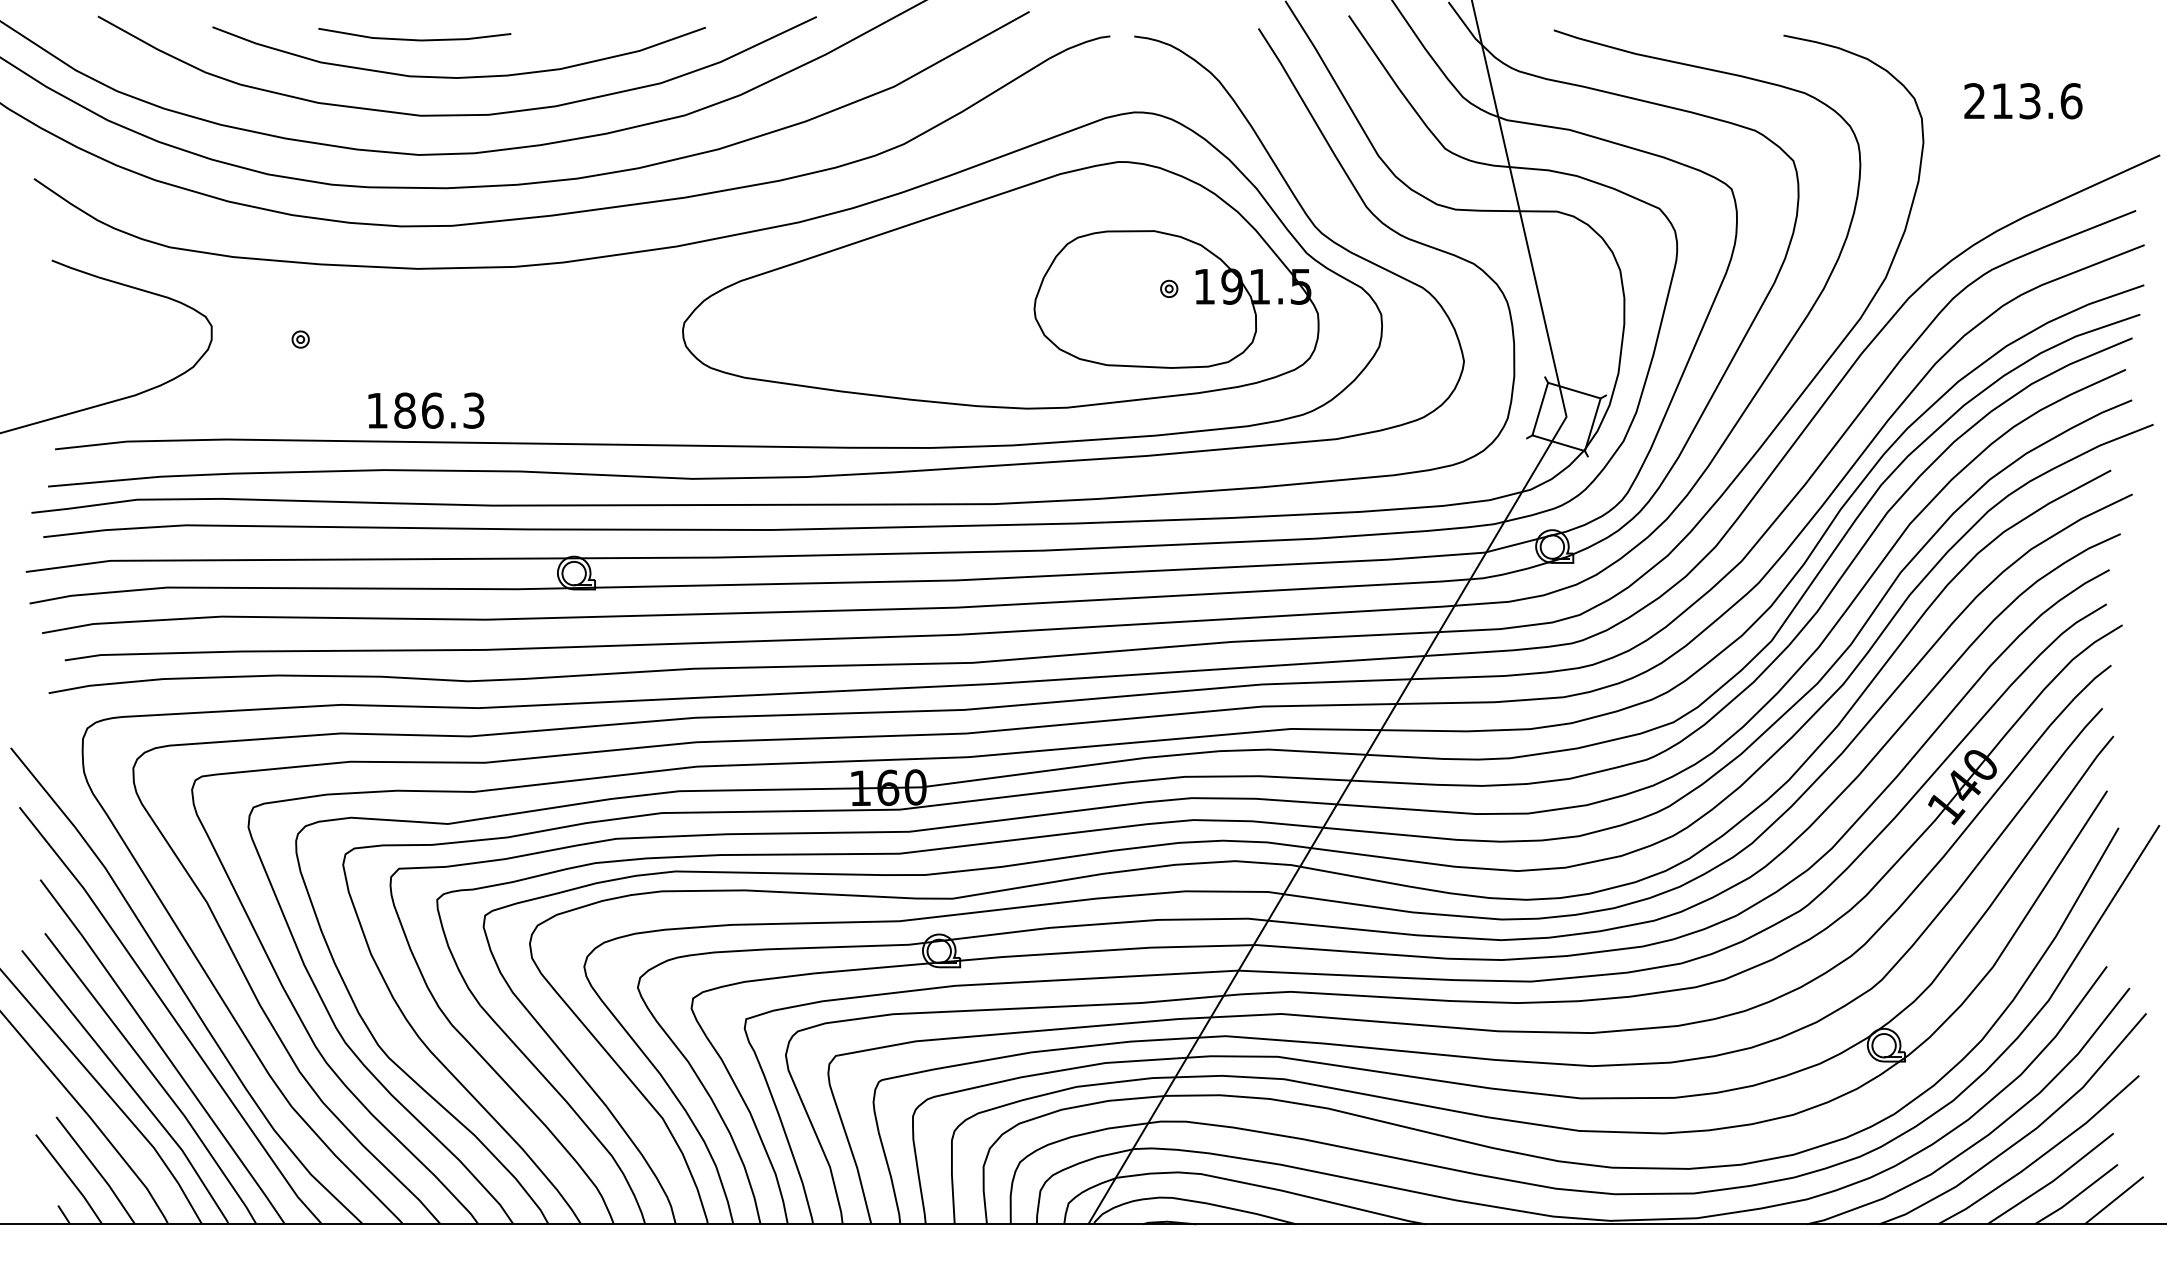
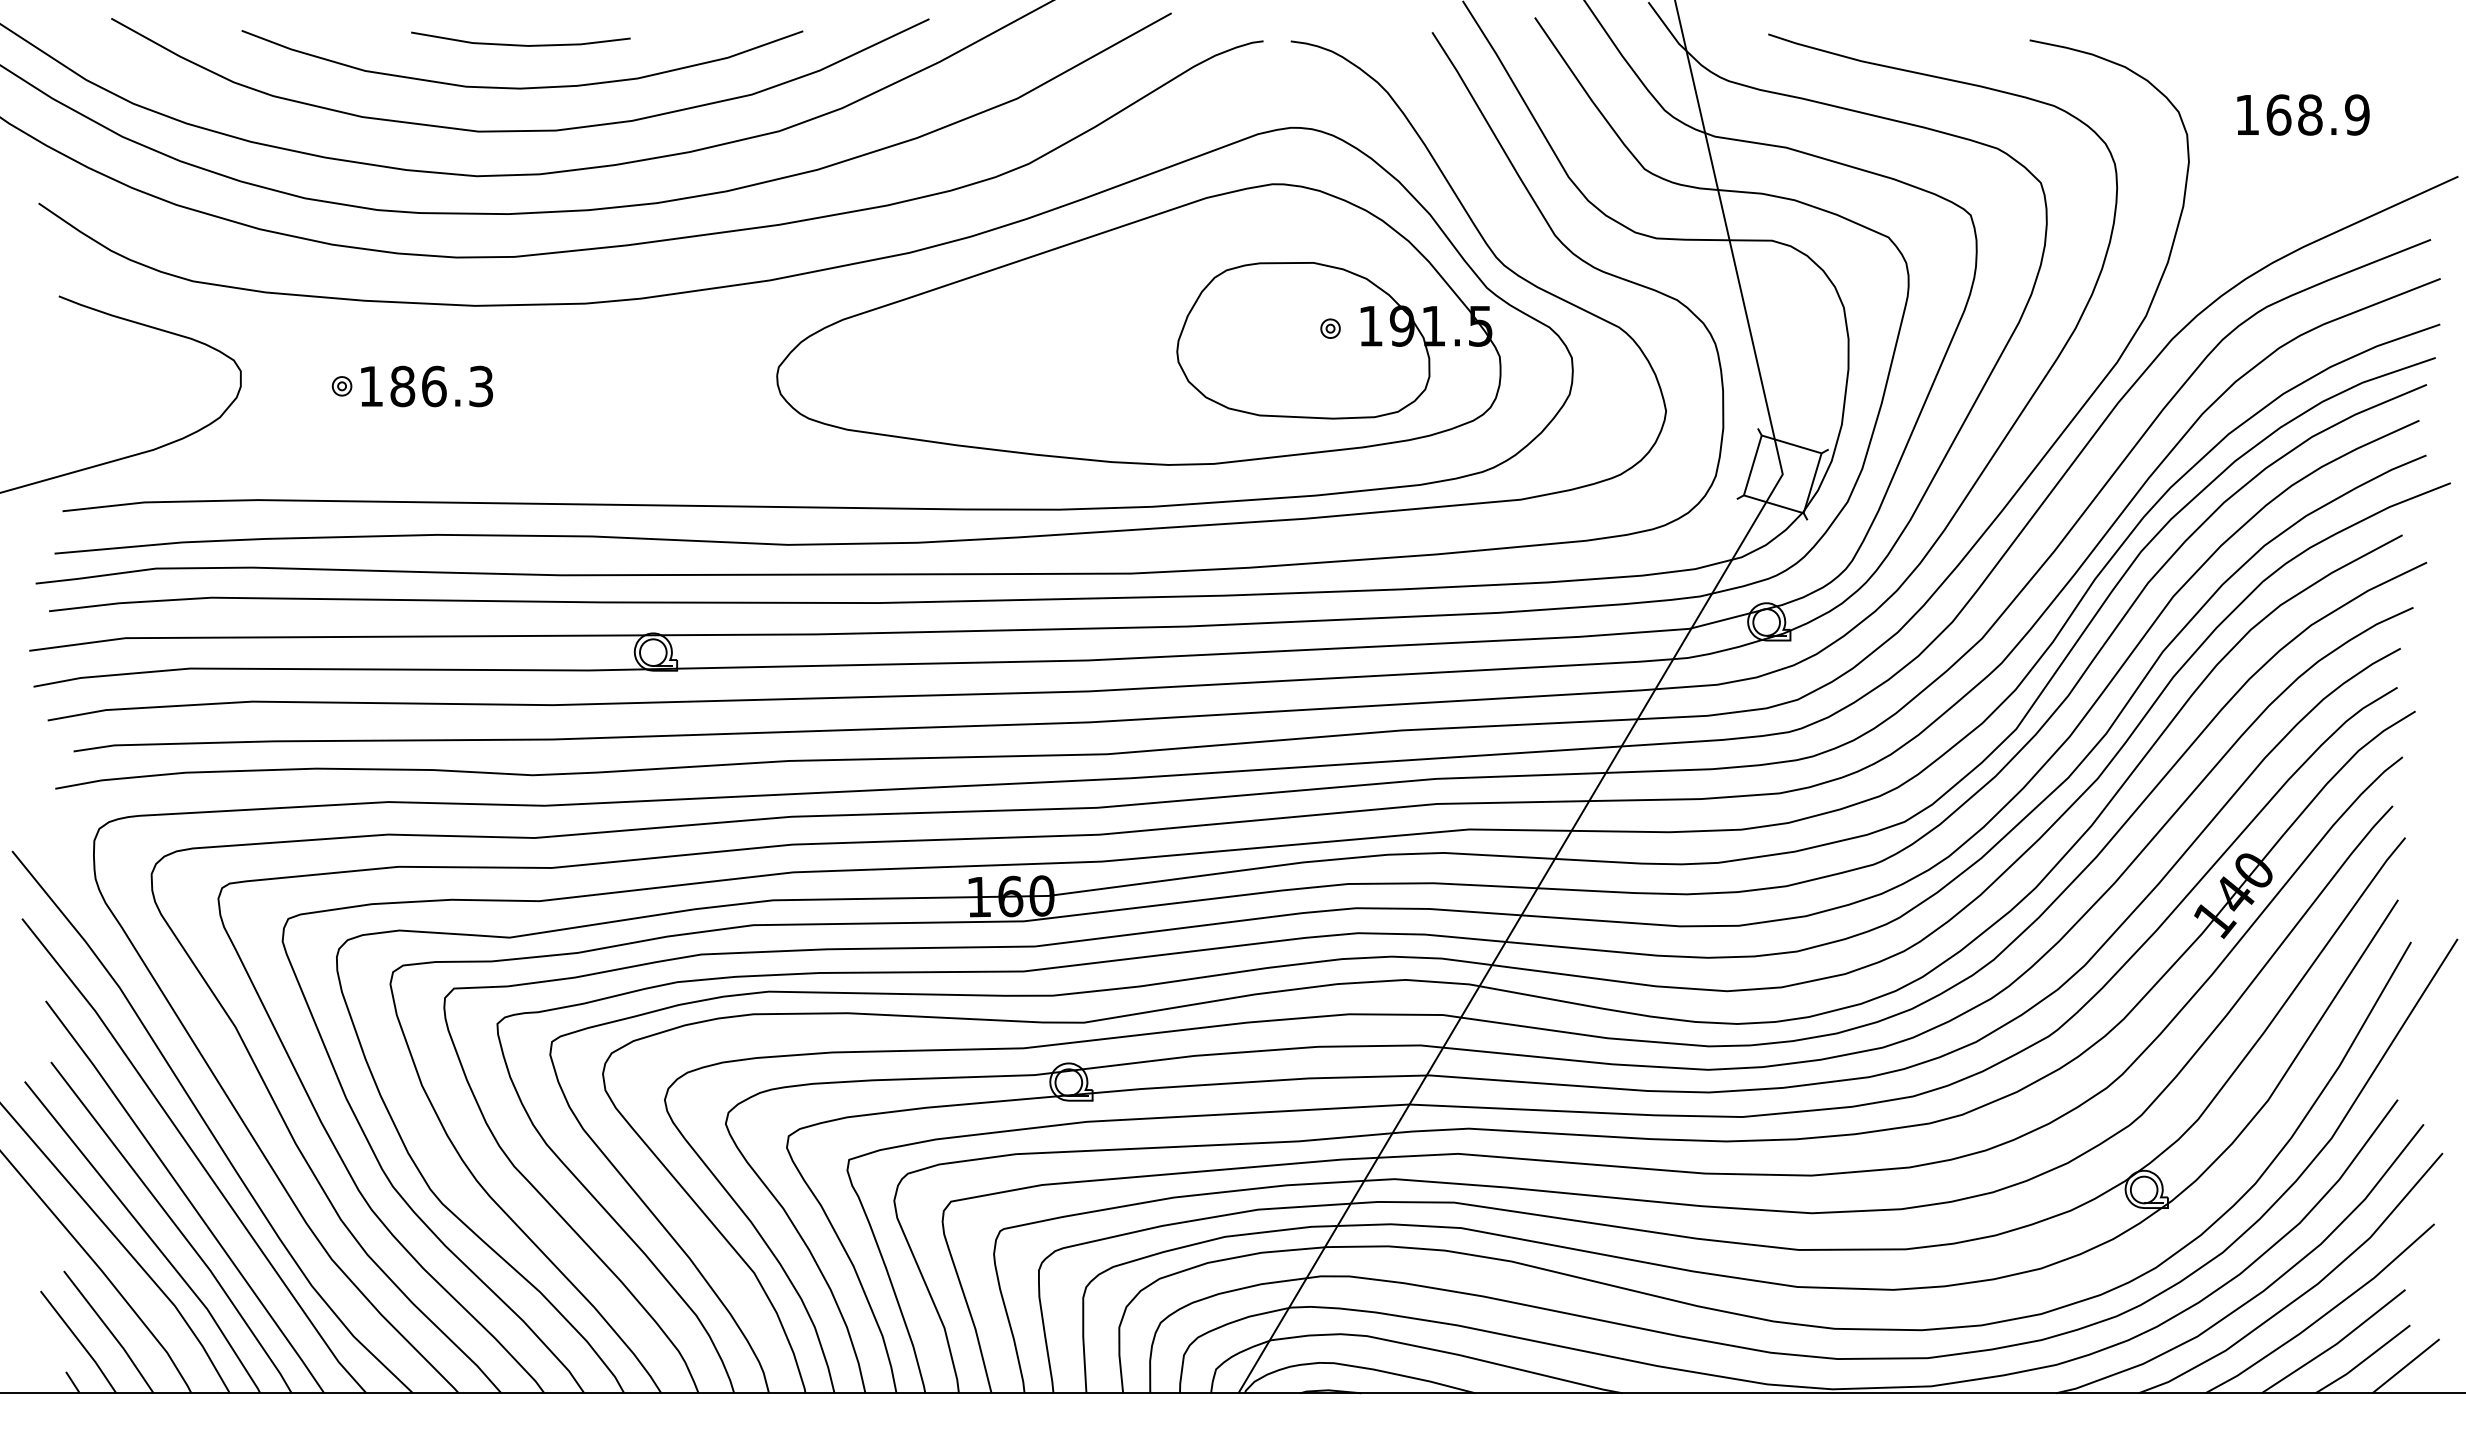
line: (414, 39) -> (520, 44), moved
text: (2023, 101) -> (2302, 115), 213.6 -> 168.9
text: (426, 410) -> (427, 386), moved

